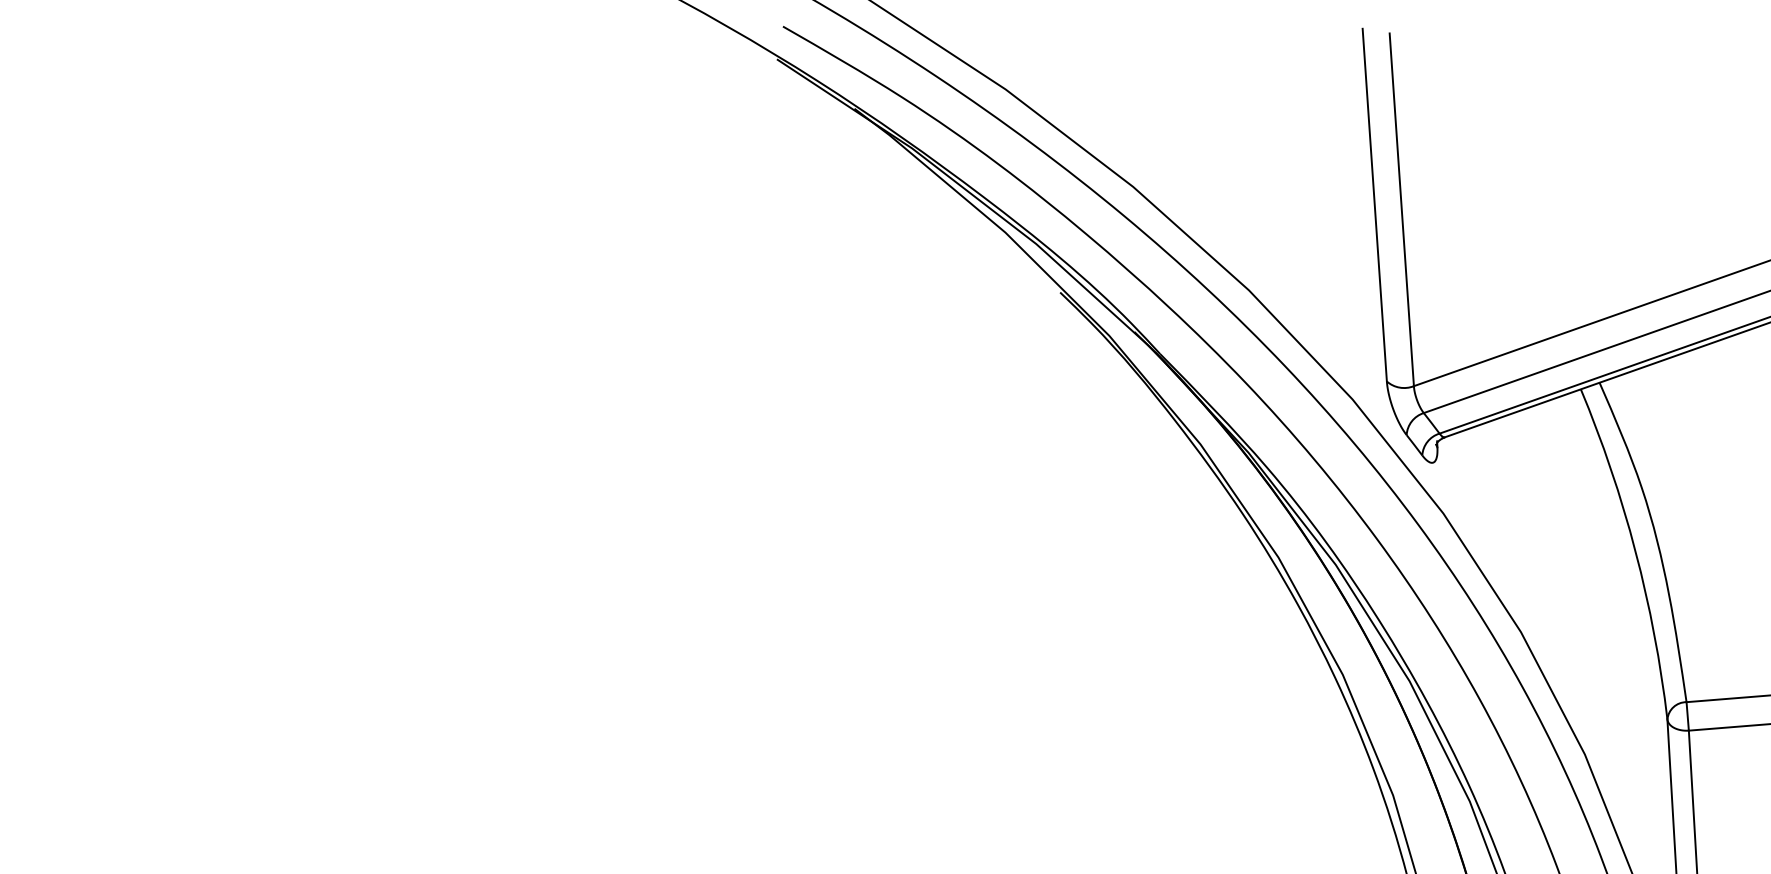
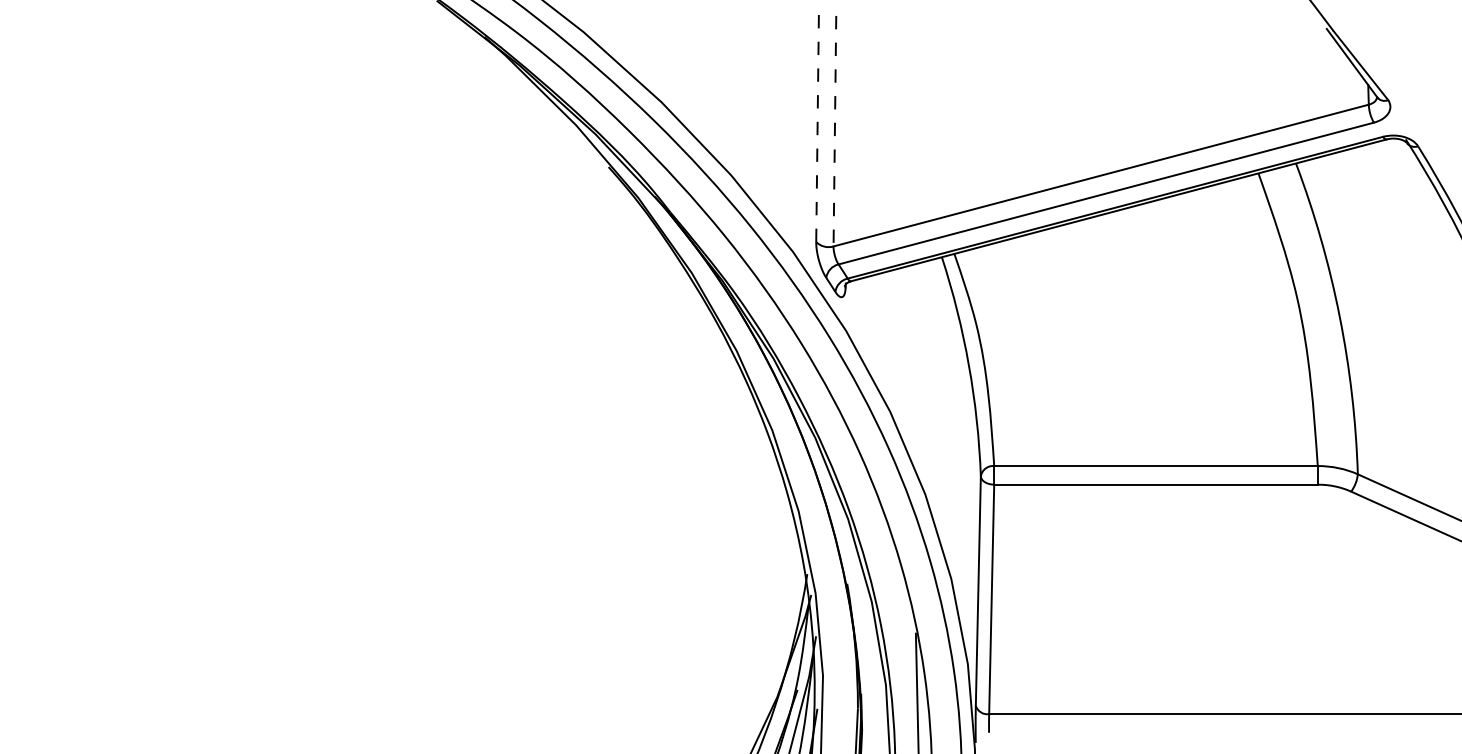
line: (1374, 204) -> (817, 126), solid -> dashed
line: (1401, 210) -> (834, 131), solid -> dashed

